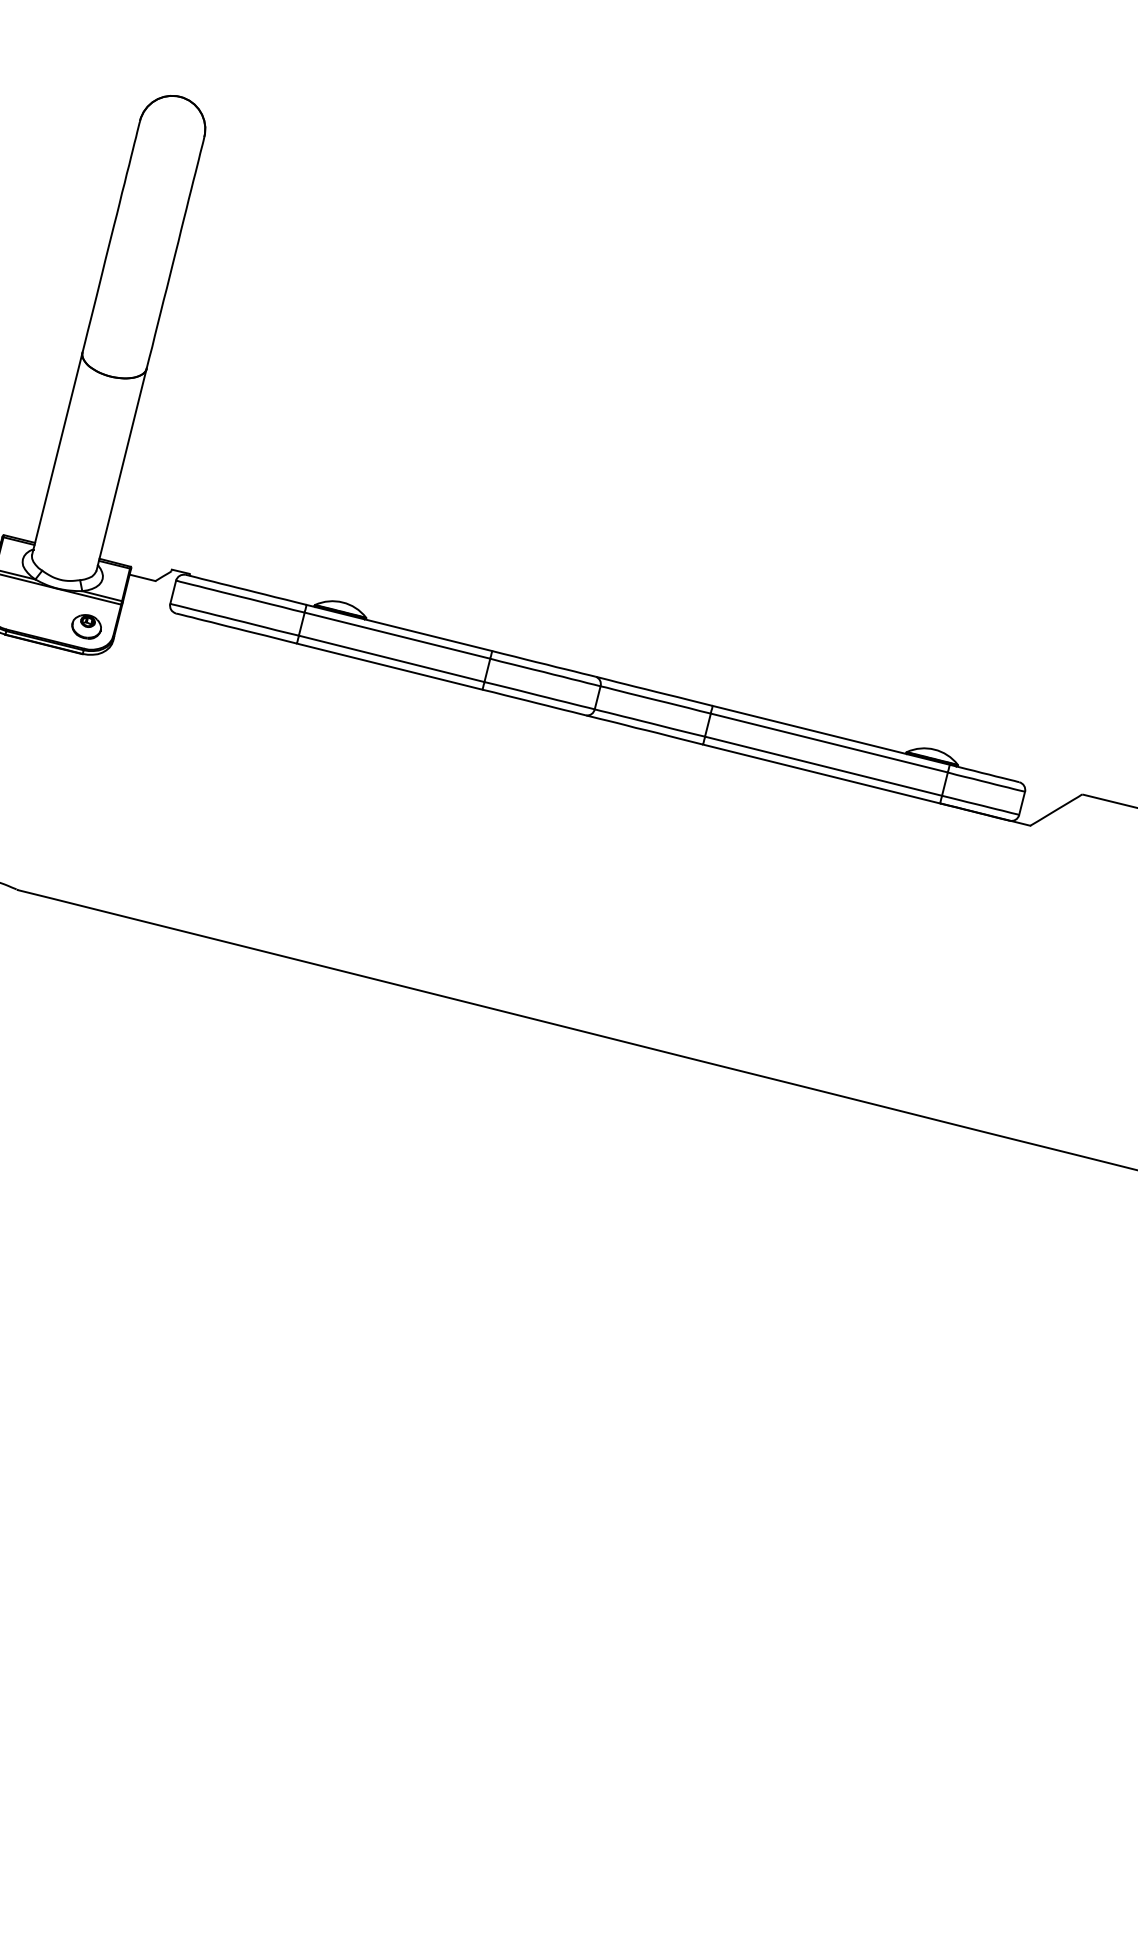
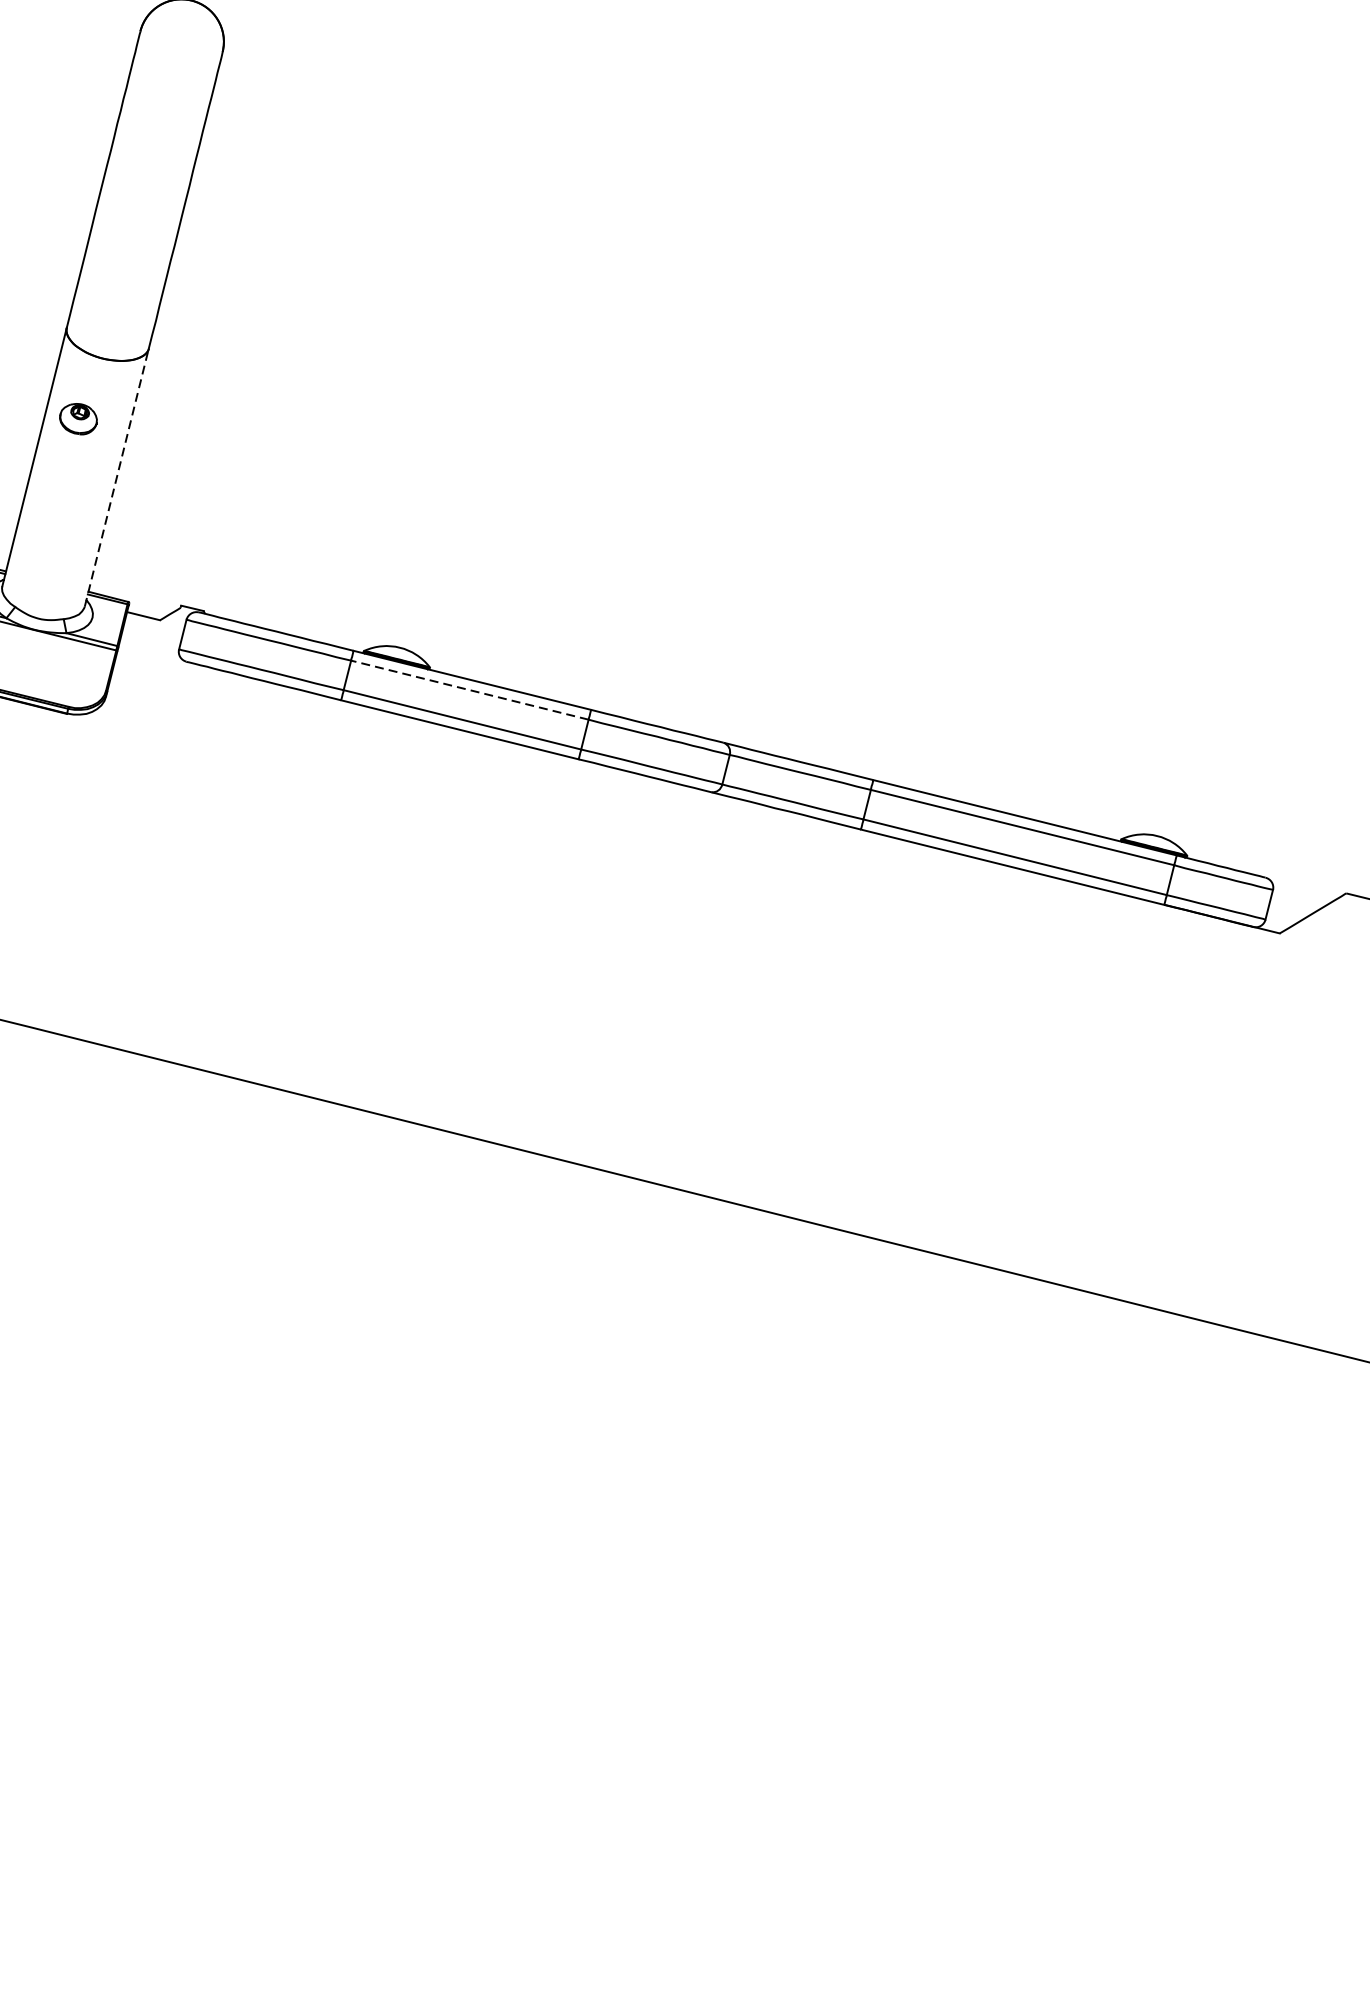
line: (121, 468) -> (116, 476), solid -> dashed
part: (86, 626) -> (78, 418), moved
line: (397, 635) -> (469, 689), solid -> dashed

